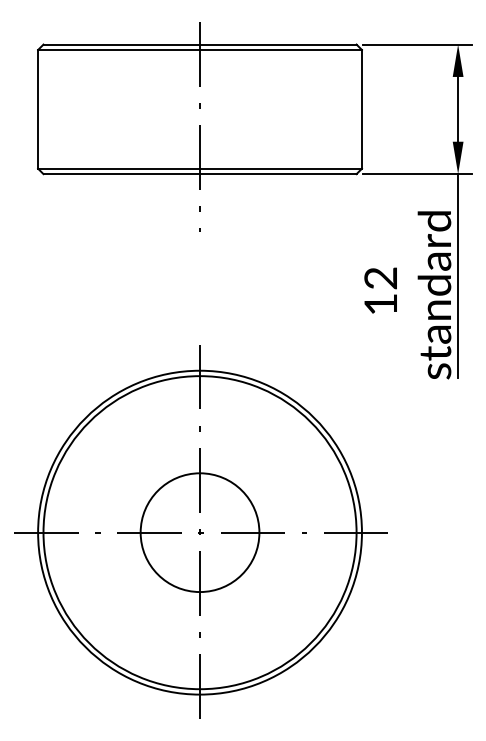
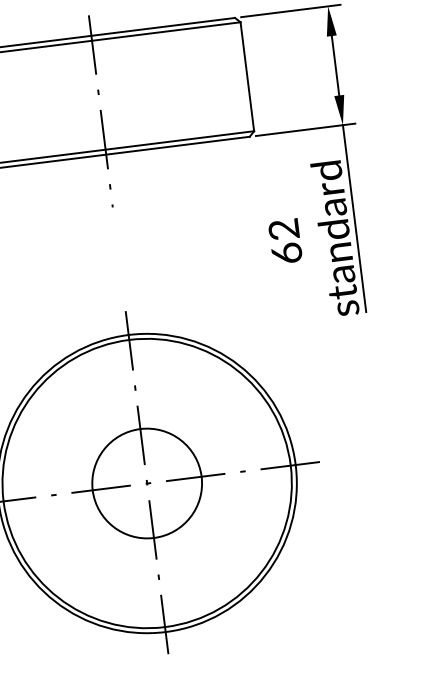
text: (380, 304) -> (286, 253), 12 -> 62

